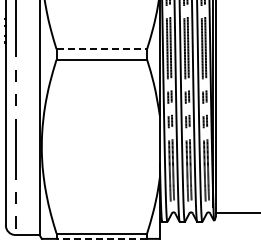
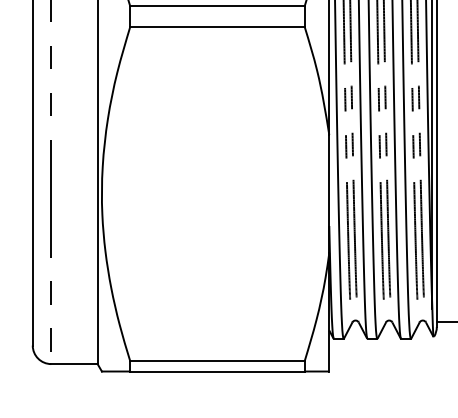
line: (102, 49) -> (218, 6), dashed -> solid
line: (101, 238) -> (216, 370), dashed -> solid

